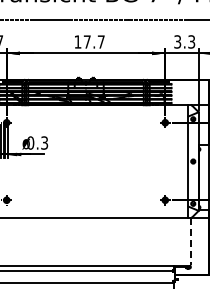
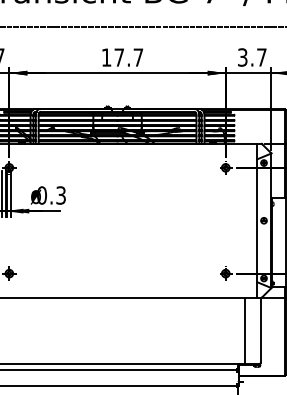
text: (191, 41) -> (261, 56), 3.3 -> 3.7
line: (179, 241) -> (245, 329), added
line: (190, 241) -> (260, 329), dashed -> solid

